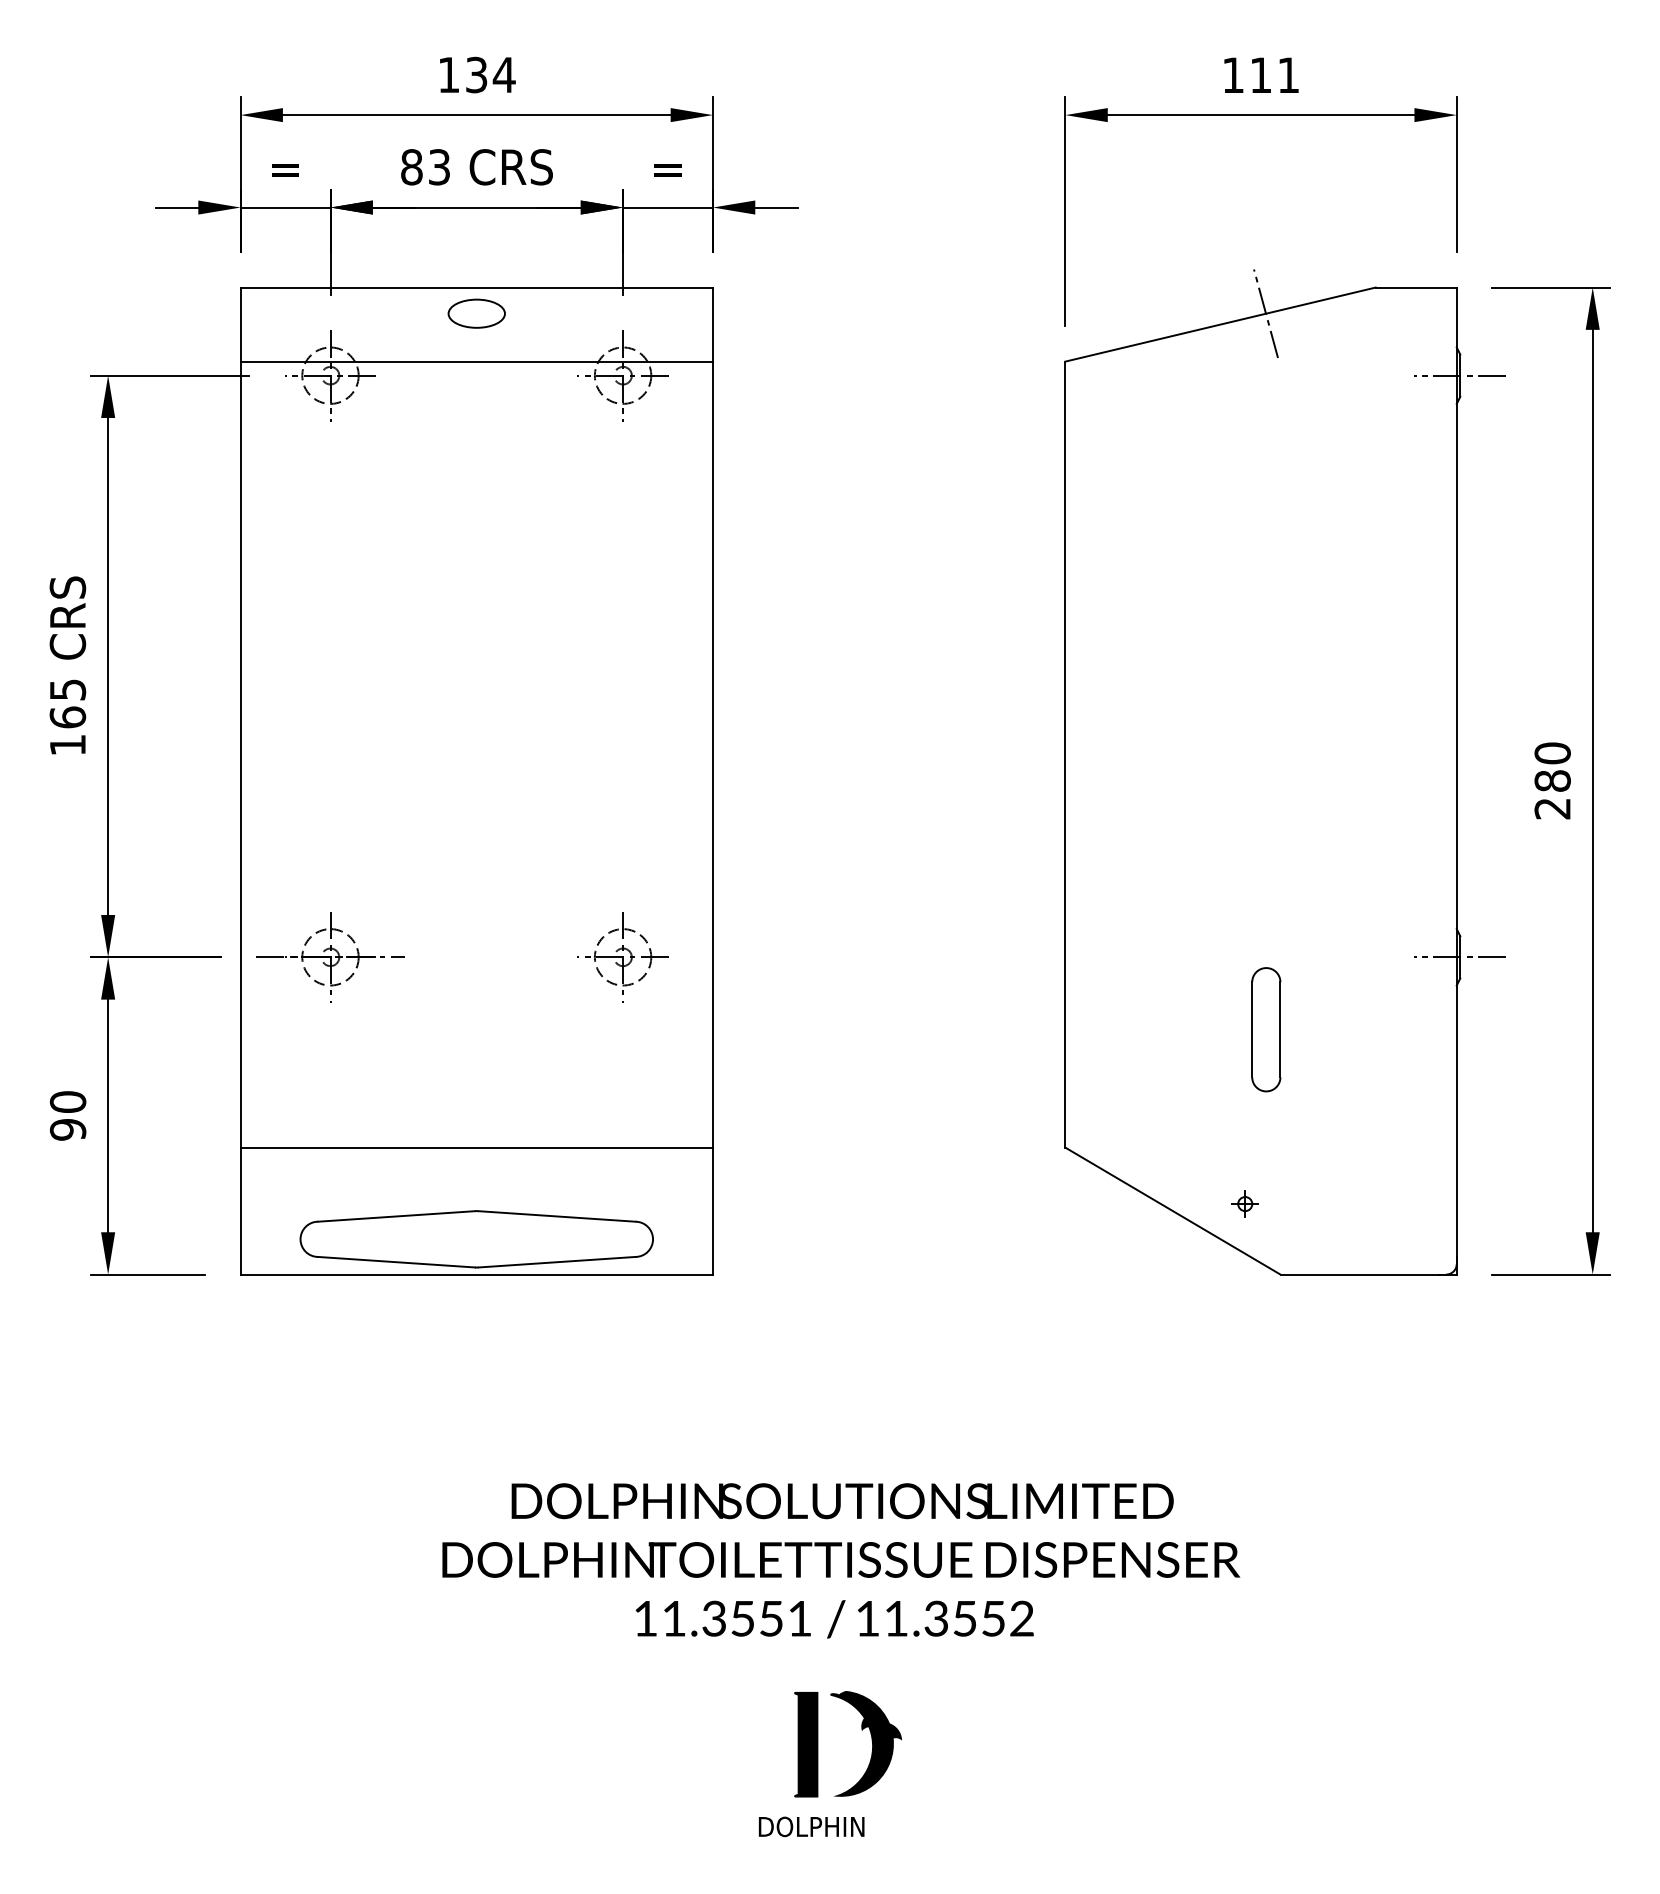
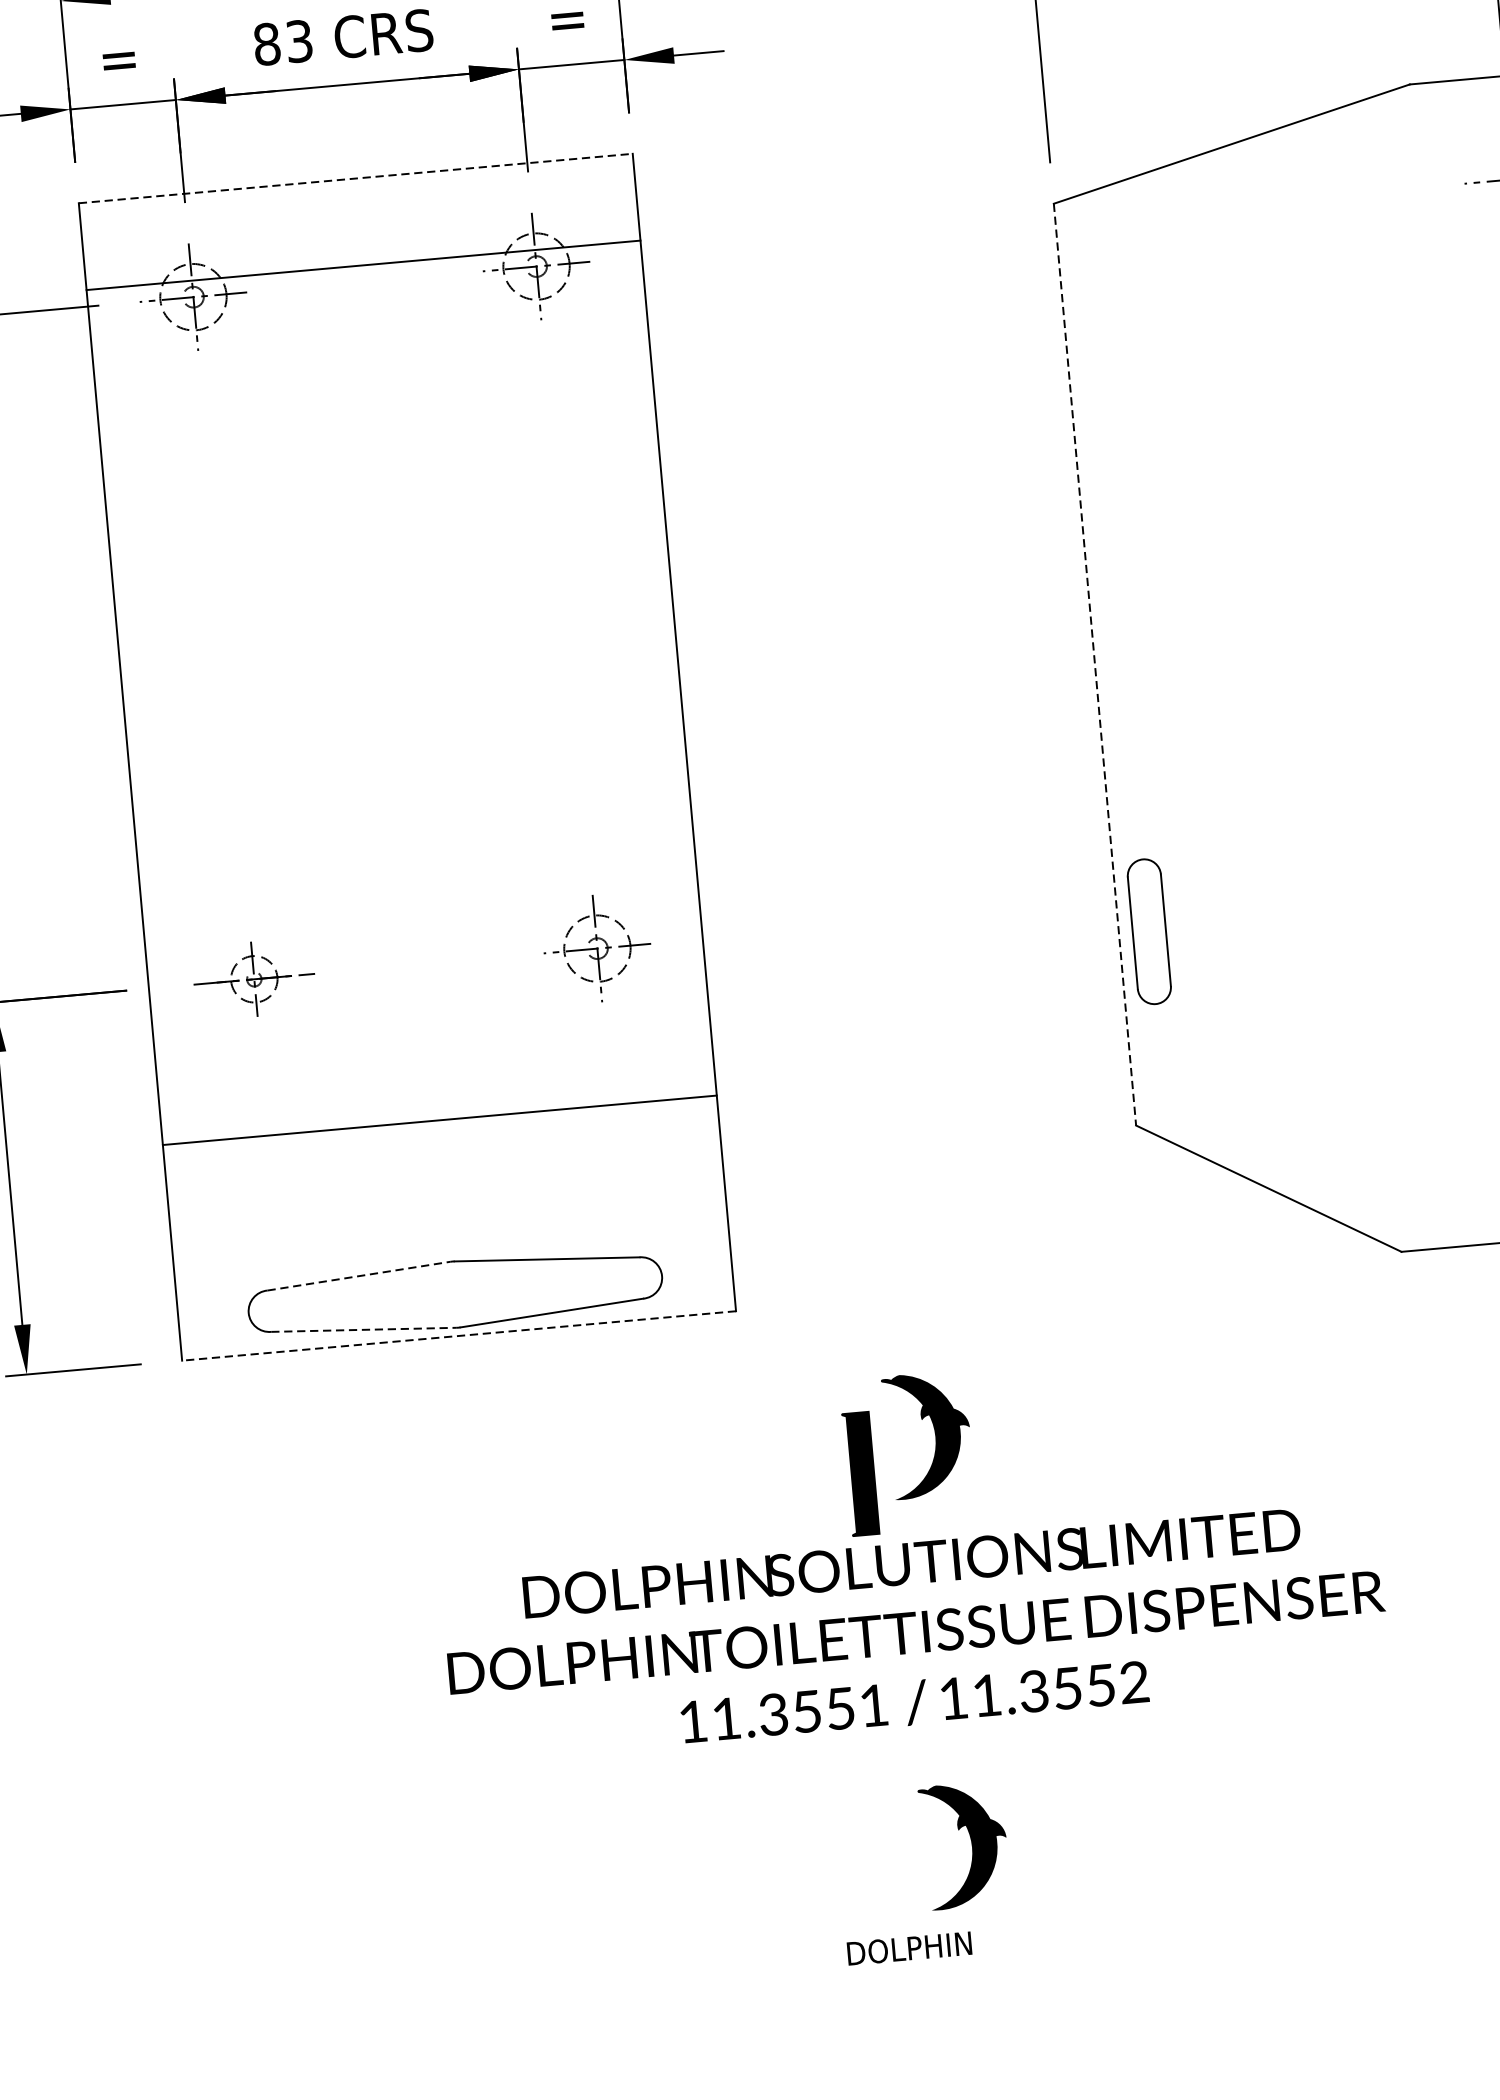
line: (477, 287) -> (356, 178), solid -> dashed
part: (476, 313) -> (358, 208), removed
line: (1266, 313) -> (1284, 126), removed
line: (1065, 755) -> (1095, 665), solid -> dashed
part: (330, 957) -> (254, 979), size x0.7
part: (1266, 1029) -> (1149, 931), moved
line: (476, 1147) -> (439, 1120), moved
part: (1244, 1203) -> (1351, 1172), removed
line: (396, 1216) -> (358, 1276), solid -> dashed
line: (396, 1262) -> (363, 1330), solid -> dashed
line: (476, 1274) -> (458, 1335), solid -> dashed
part: (871, 1390) -> (934, 1430), added
part: (806, 1744) -> (861, 1473), moved

